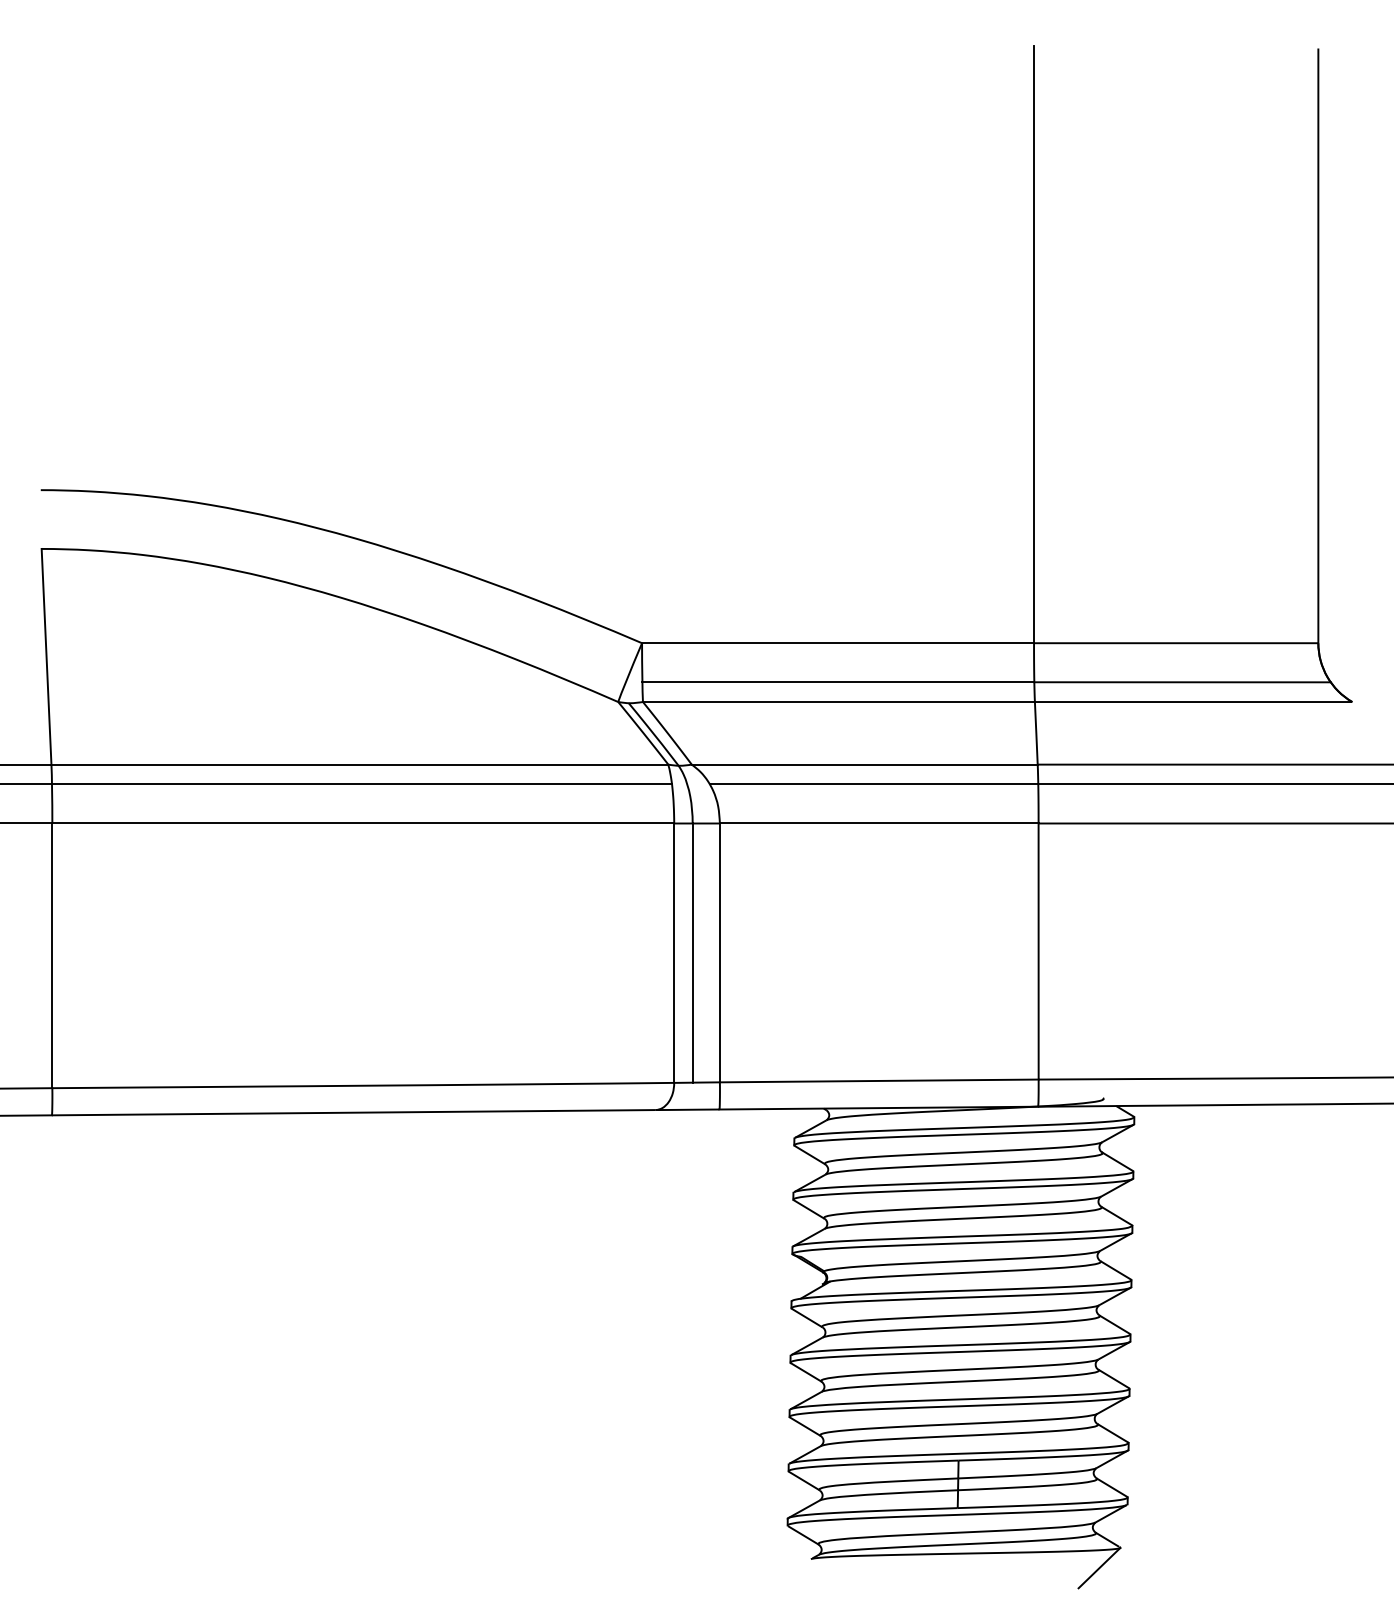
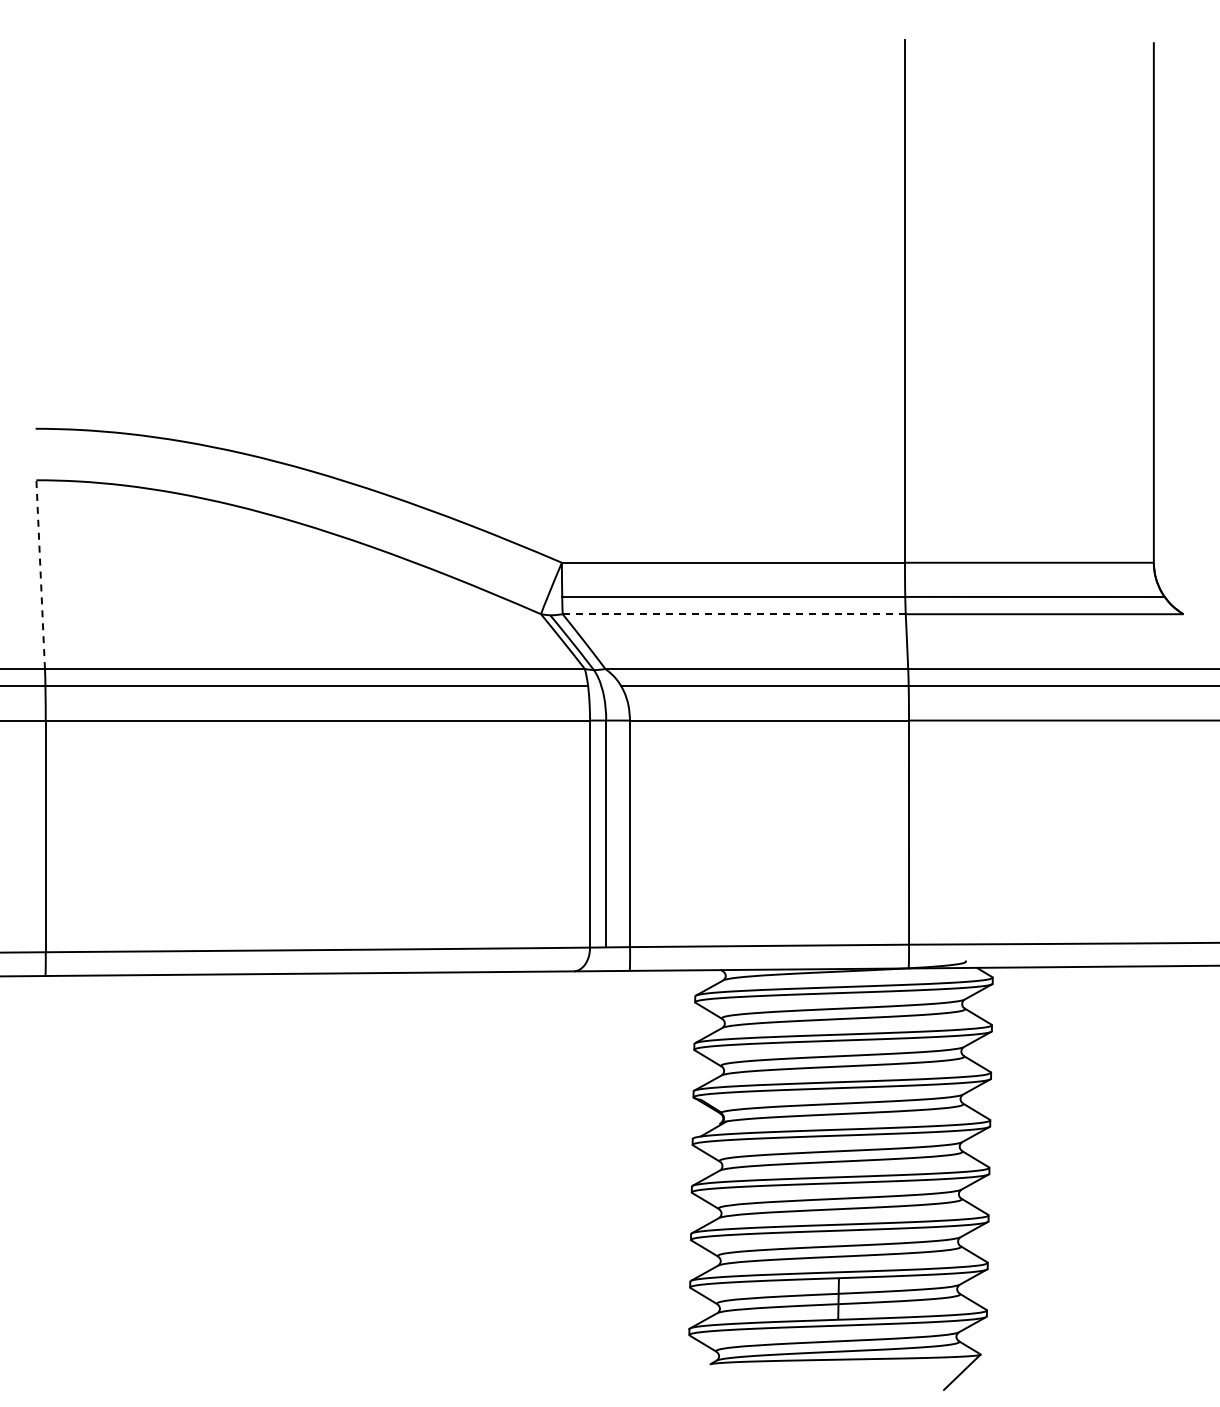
line: (46, 656) -> (40, 574), solid -> dashed
line: (839, 702) -> (734, 614), solid -> dashed

